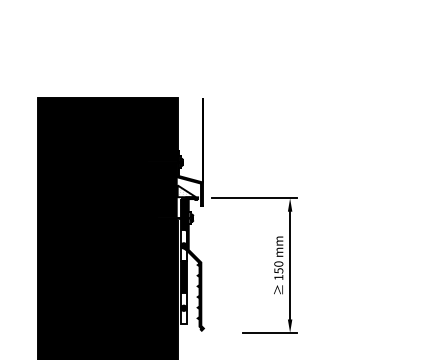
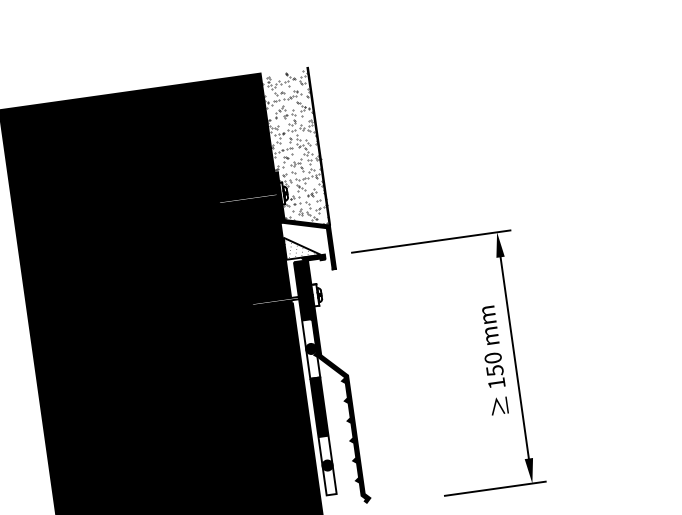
hatch: (189, 140) -> (293, 150), added

